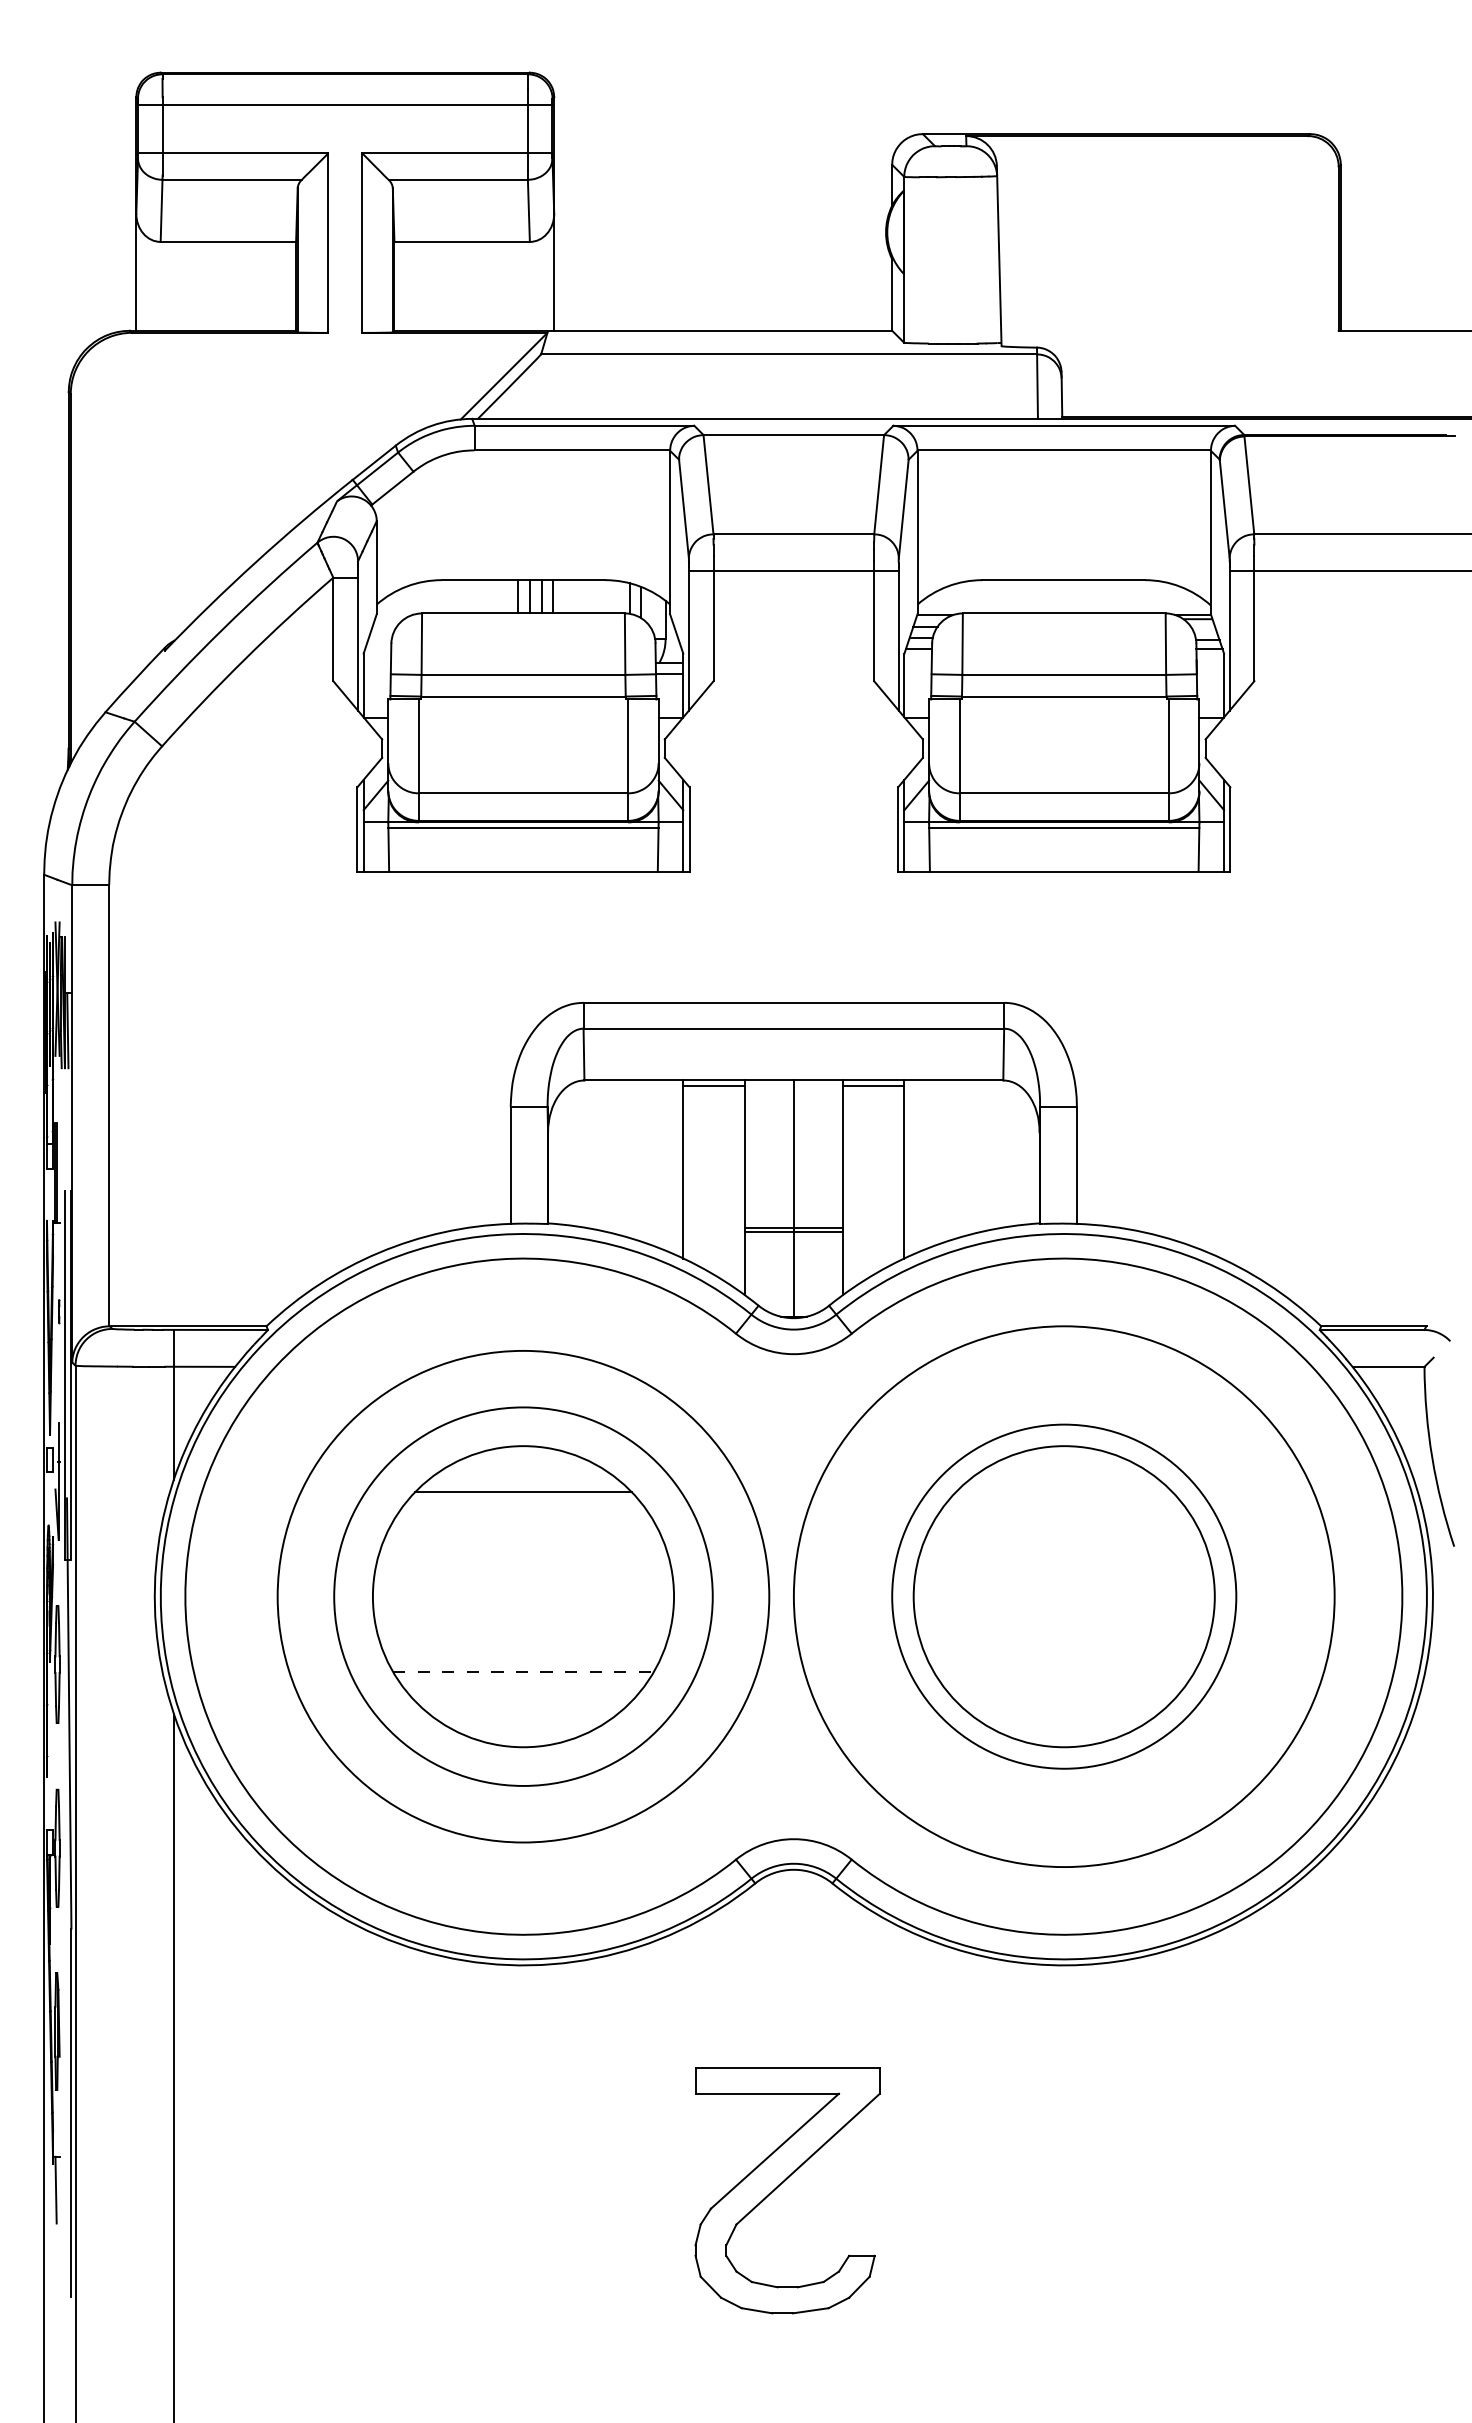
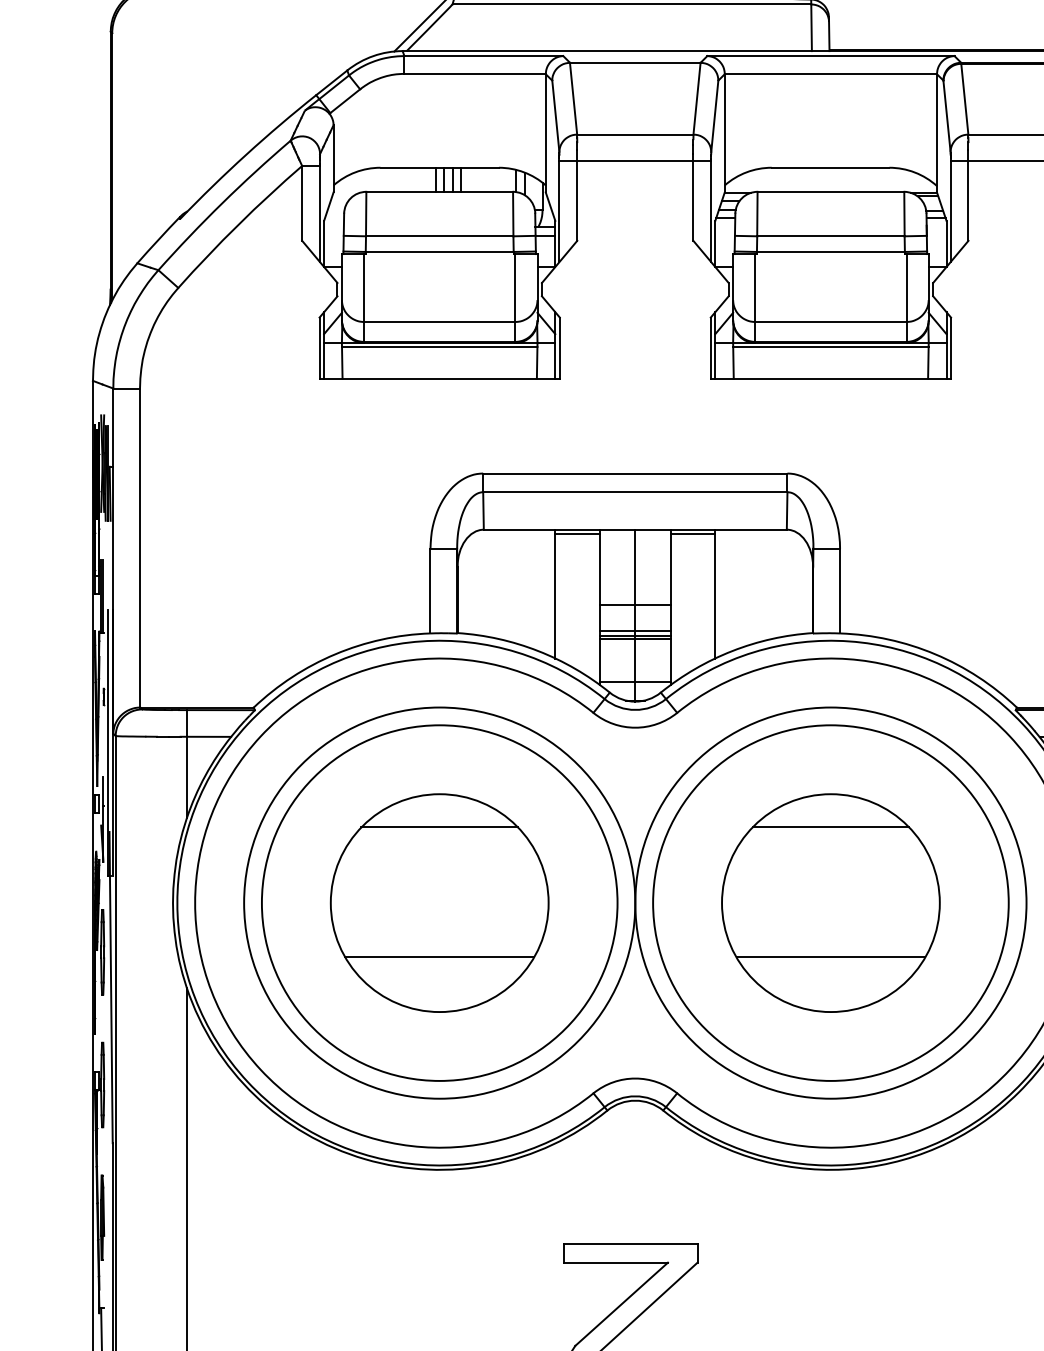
line: (793, 1185) -> (635, 605), added
line: (793, 1220) -> (635, 630), added
line: (793, 1291) -> (635, 682), added
line: (1064, 1492) -> (831, 827), added
circle: (523, 1596) -> (439, 902), size x1.43
circle: (1064, 1596) -> (831, 902), size x1.43
line: (523, 1671) -> (439, 957), dashed -> solid
line: (1063, 1671) -> (830, 957), added

